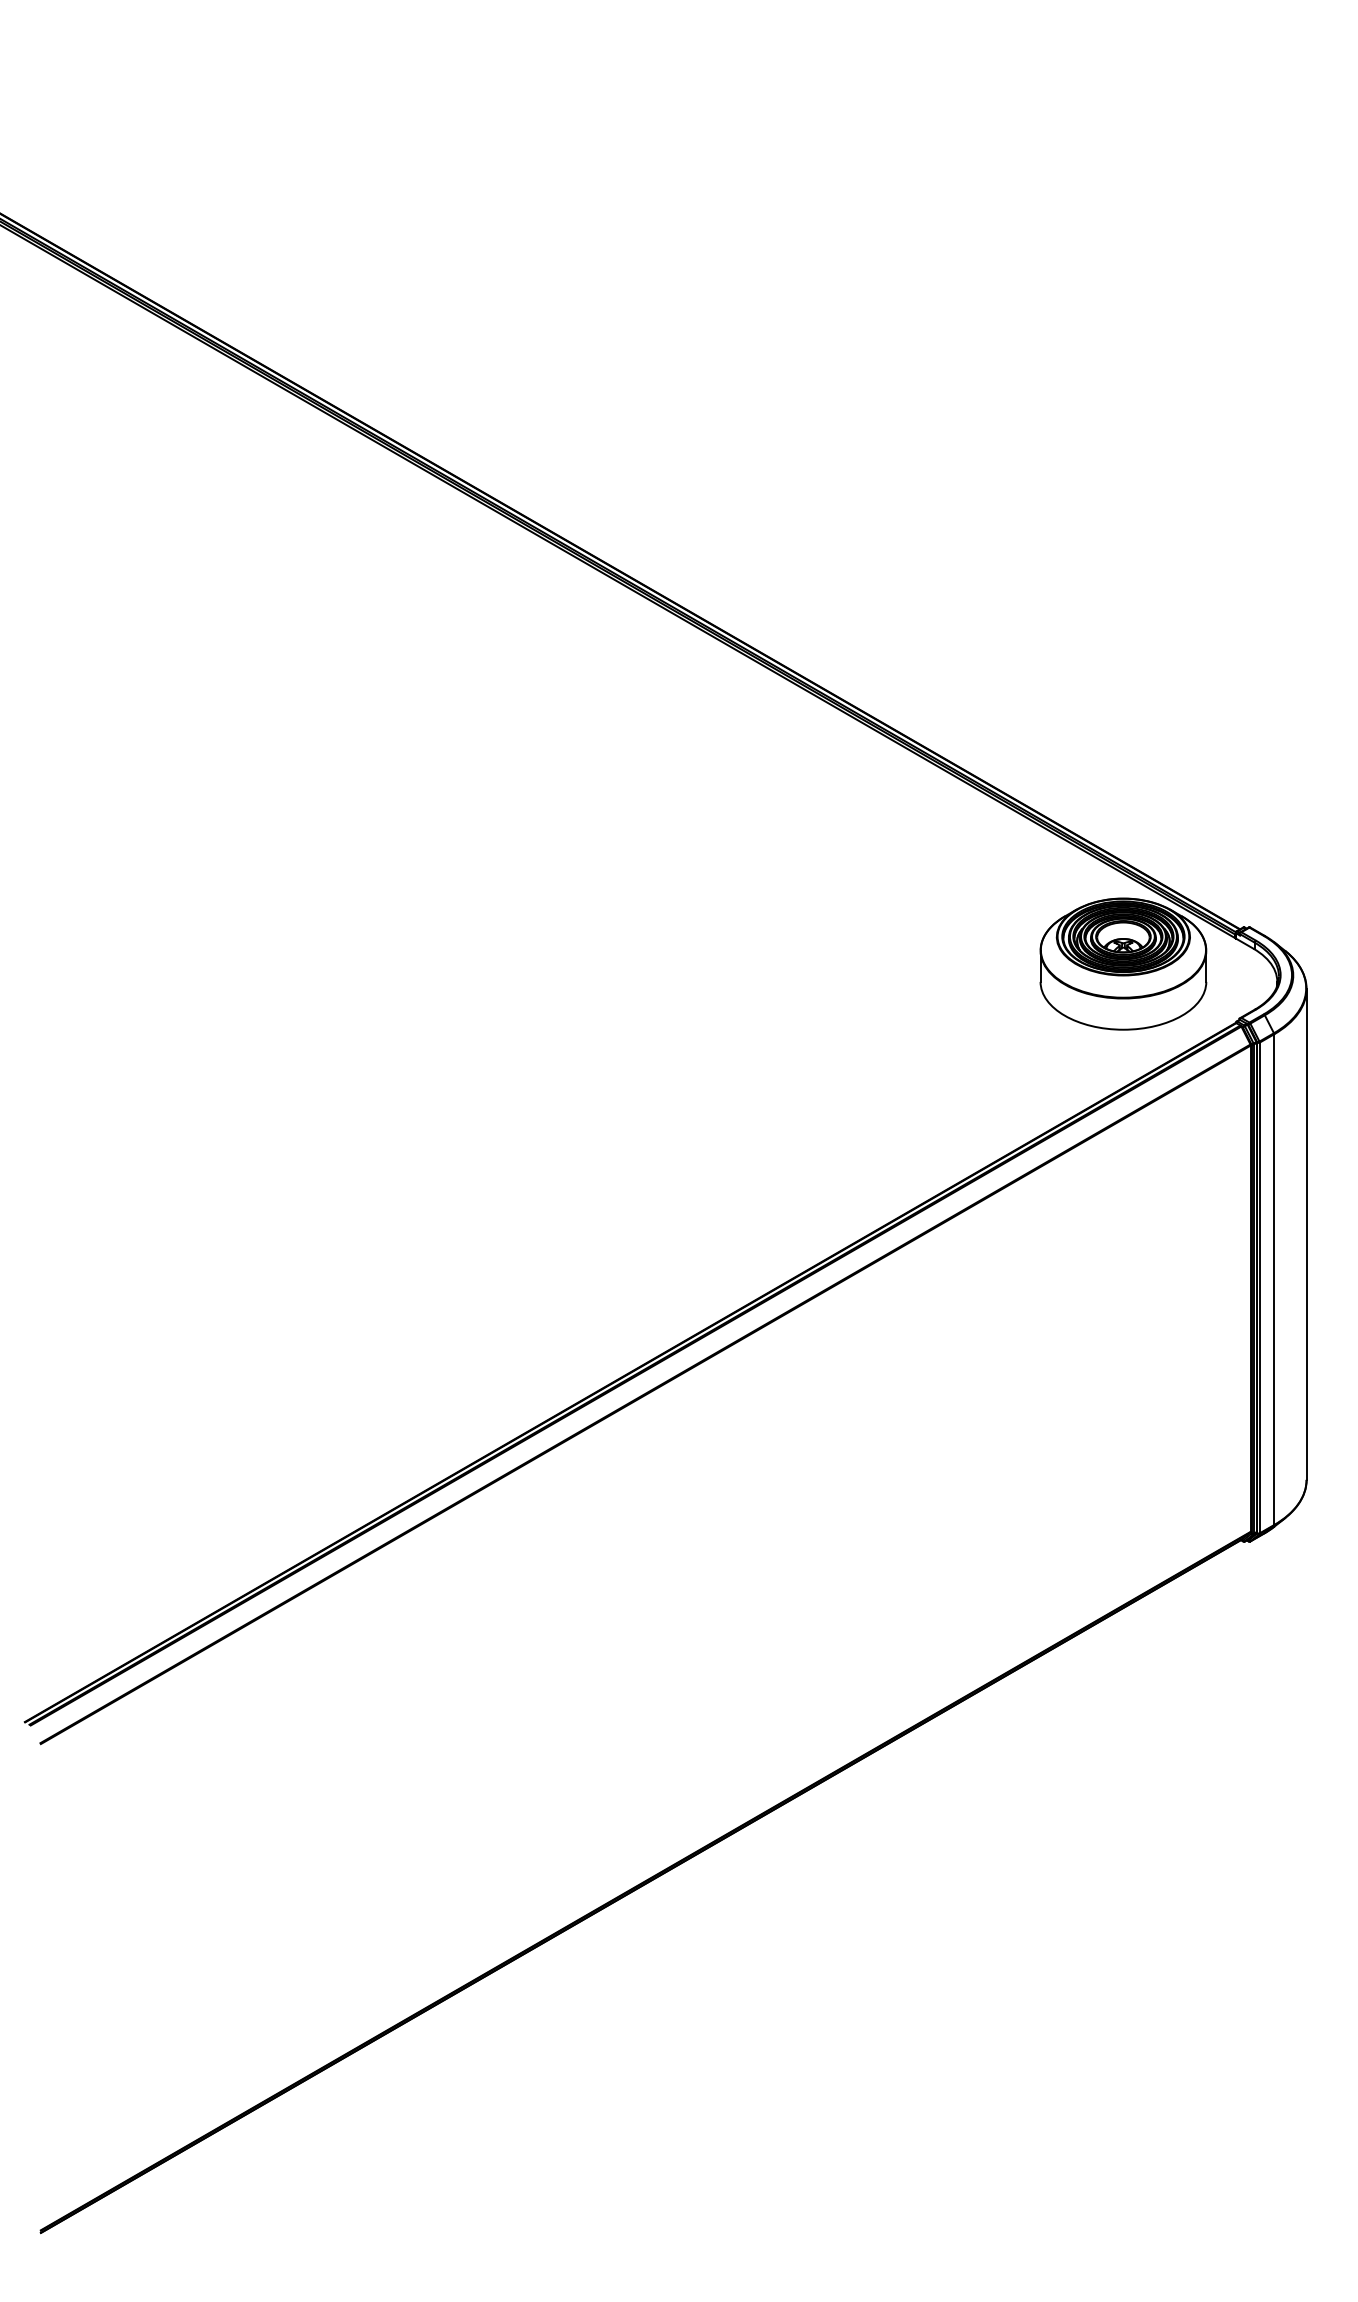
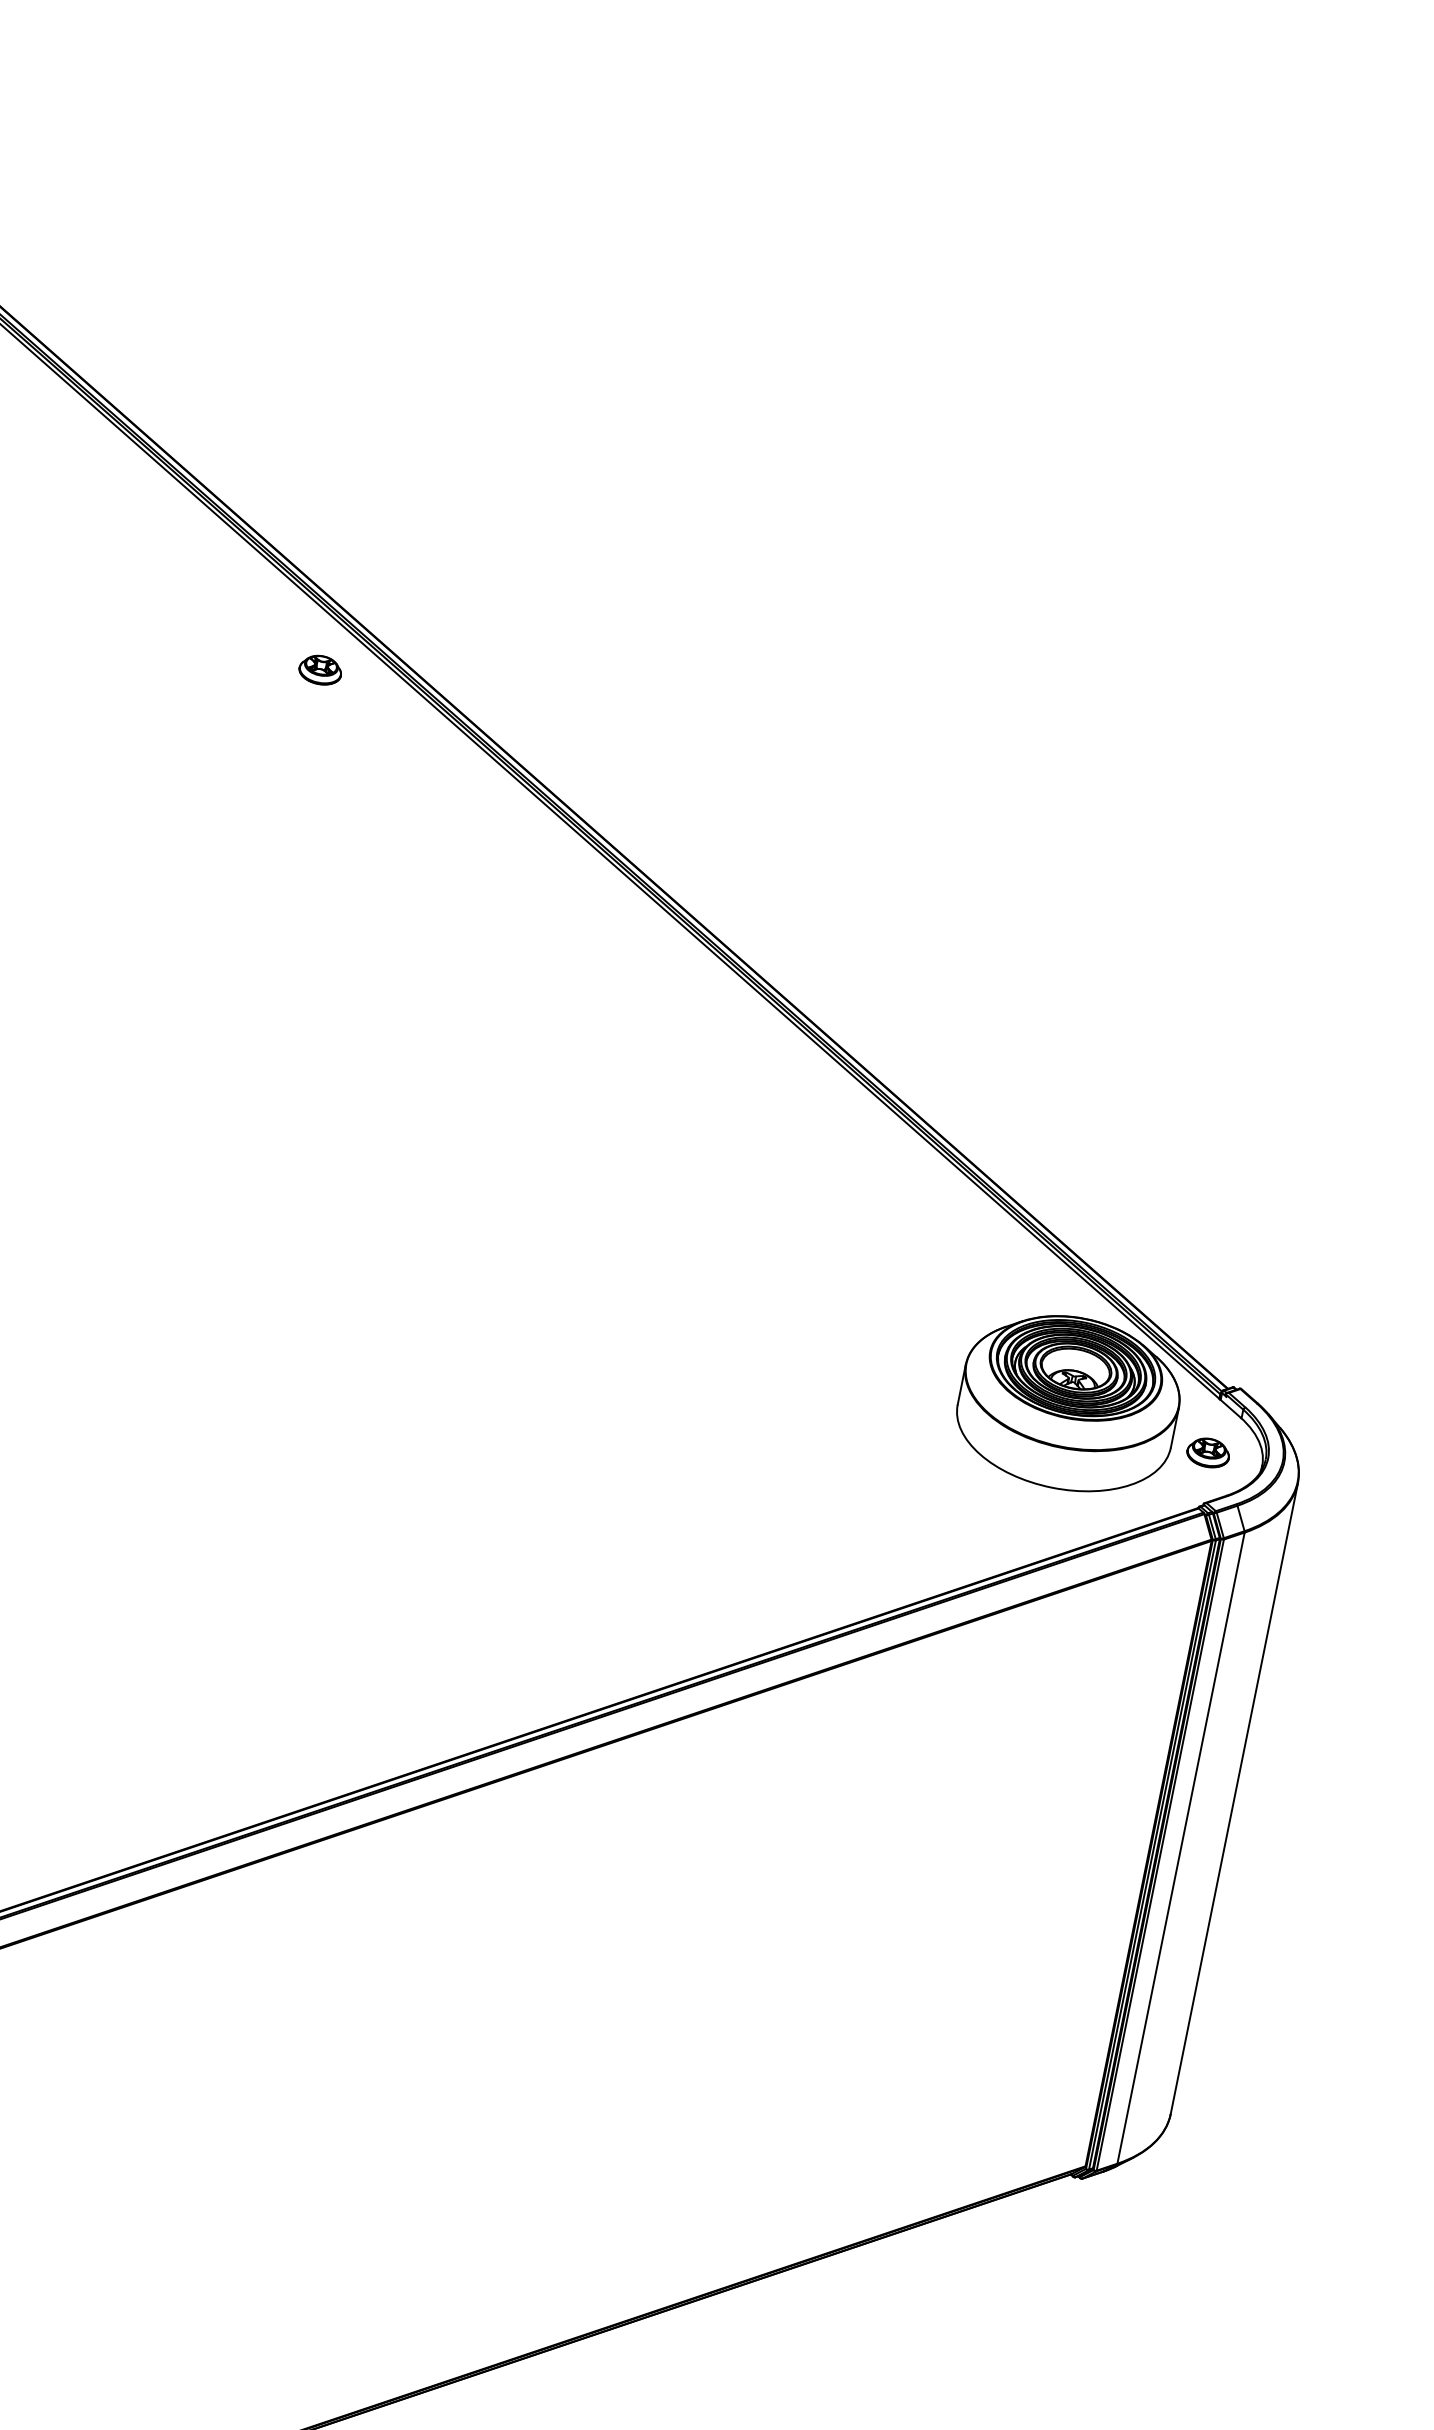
part: (453, 528) -> (320, 669), added
part: (1235, 979) -> (1209, 1452), added

